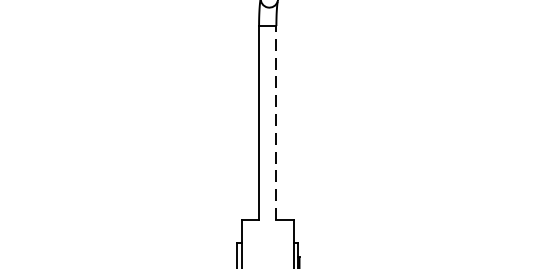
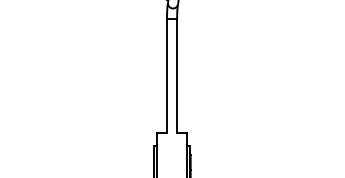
line: (277, 123) -> (177, 76), dashed -> solid

